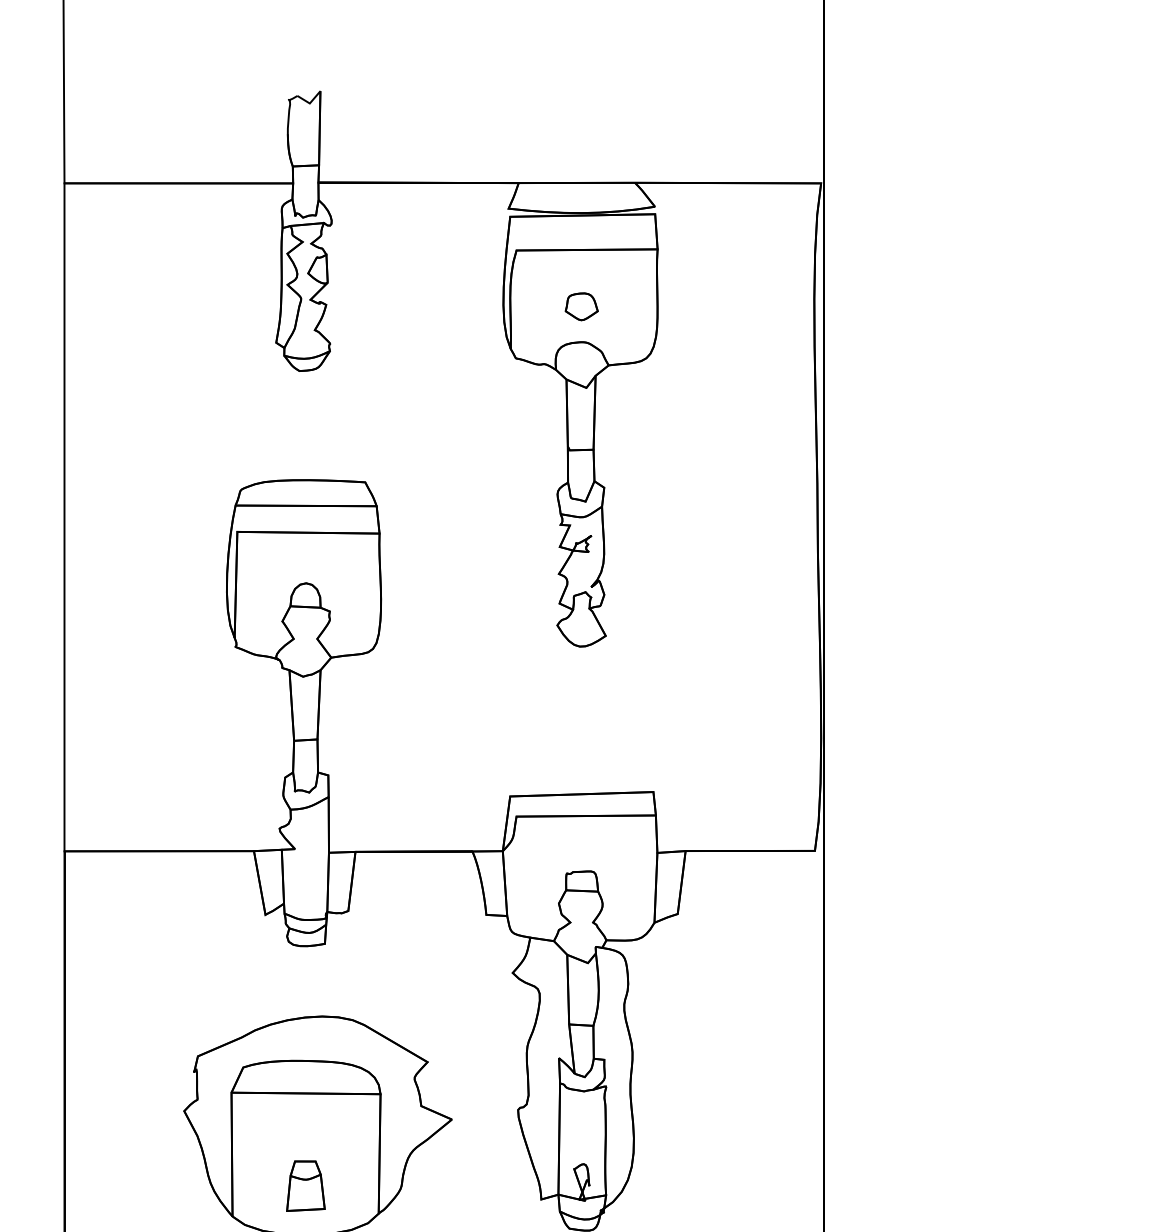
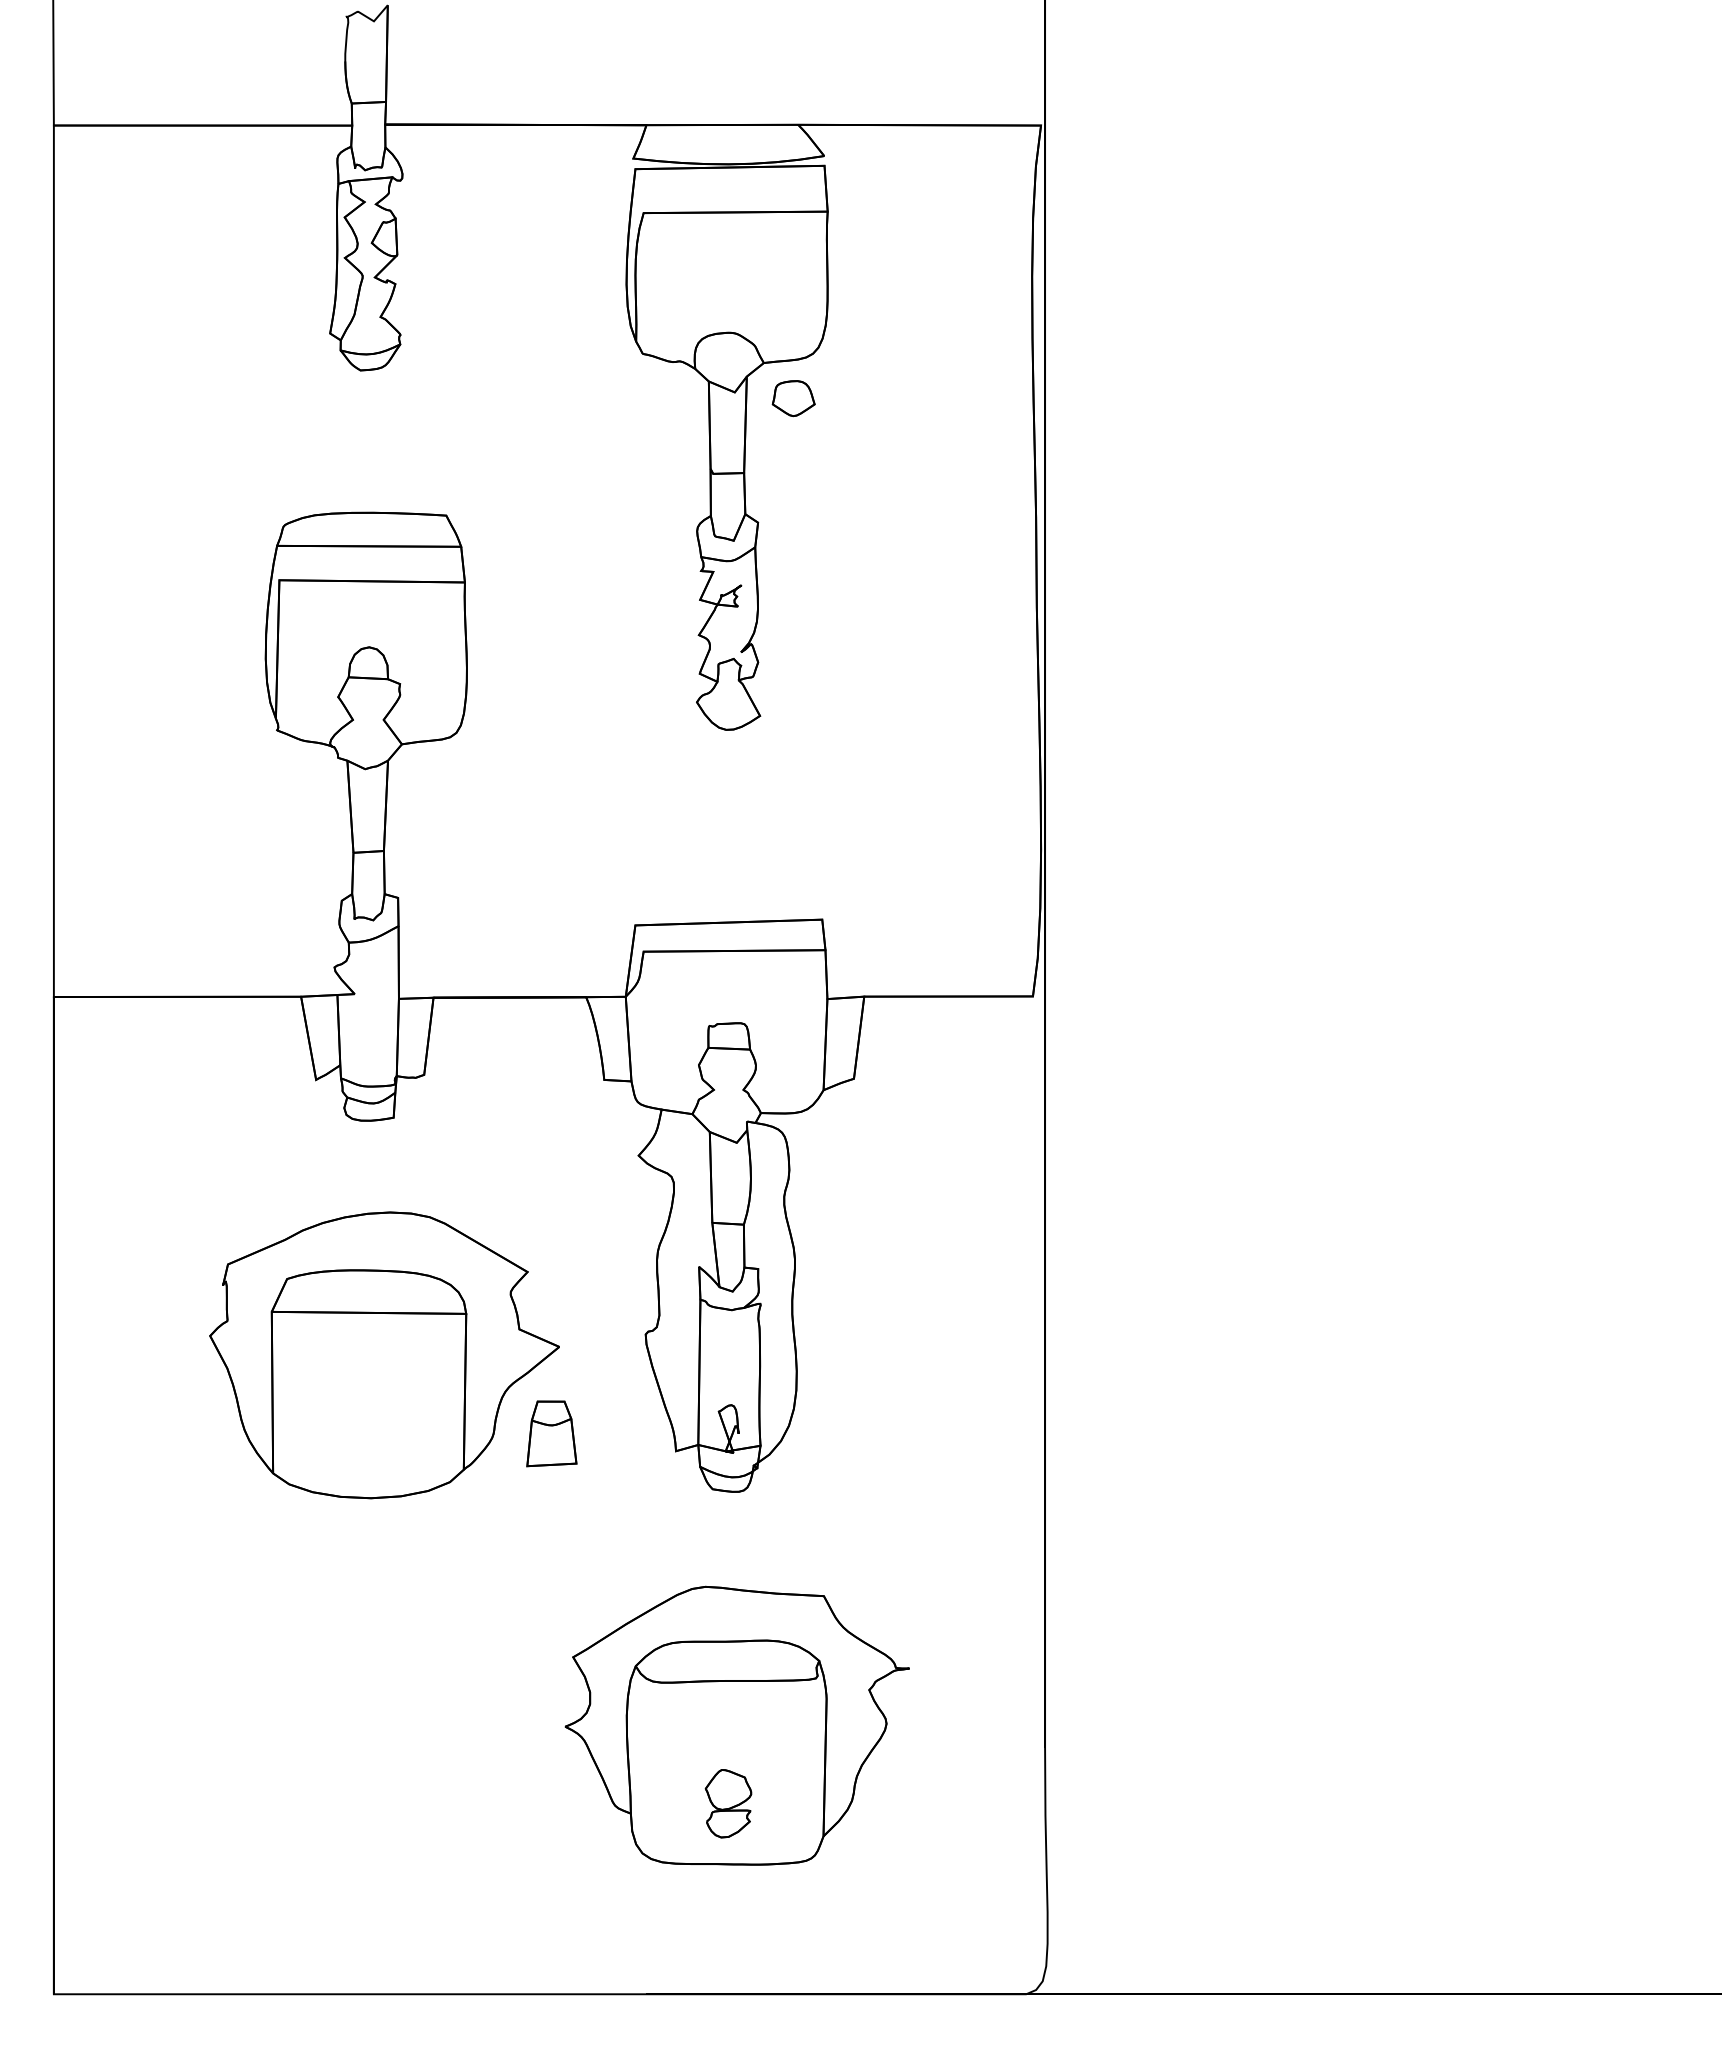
part: (581, 306) -> (793, 398), moved
part: (305, 1185) -> (551, 1433), moved

